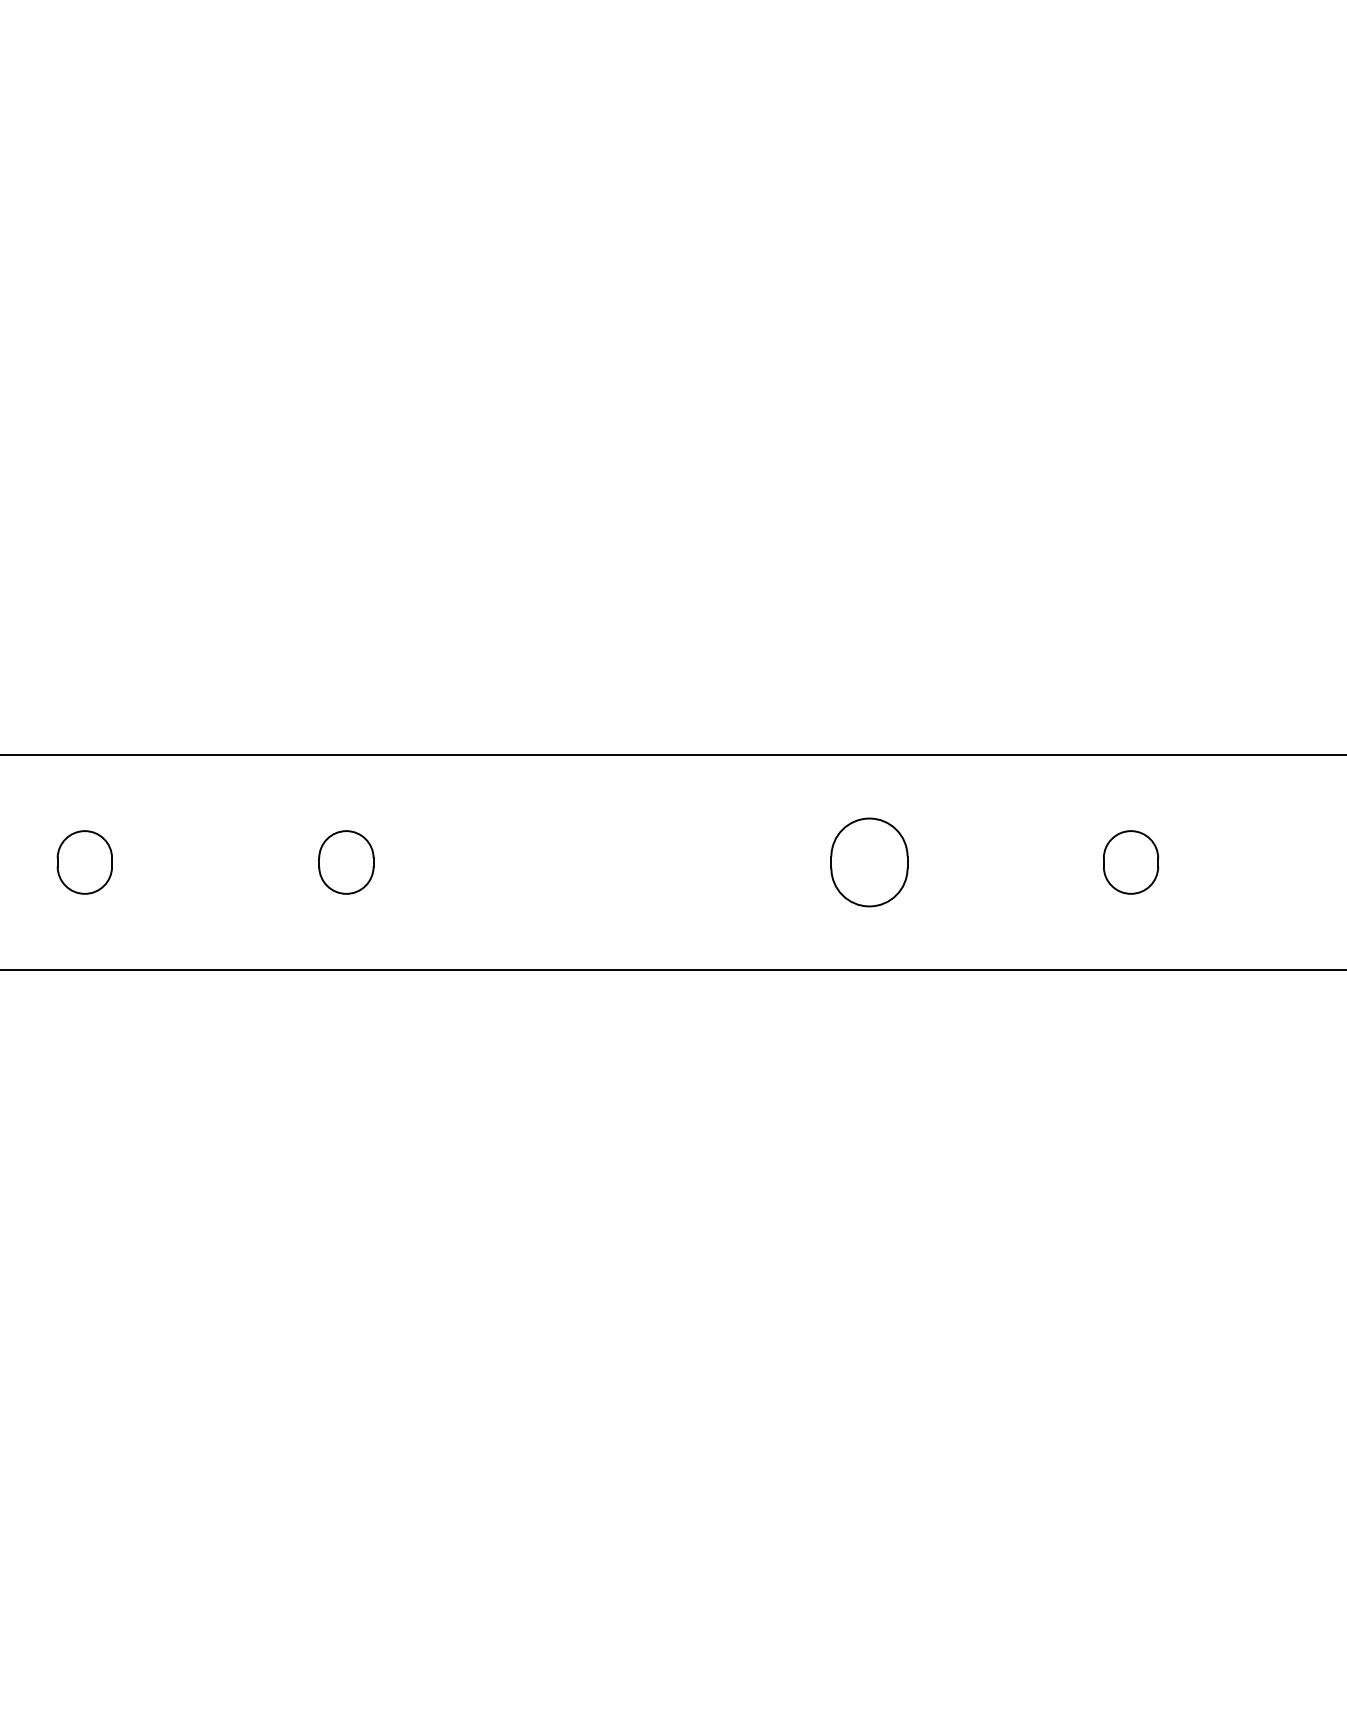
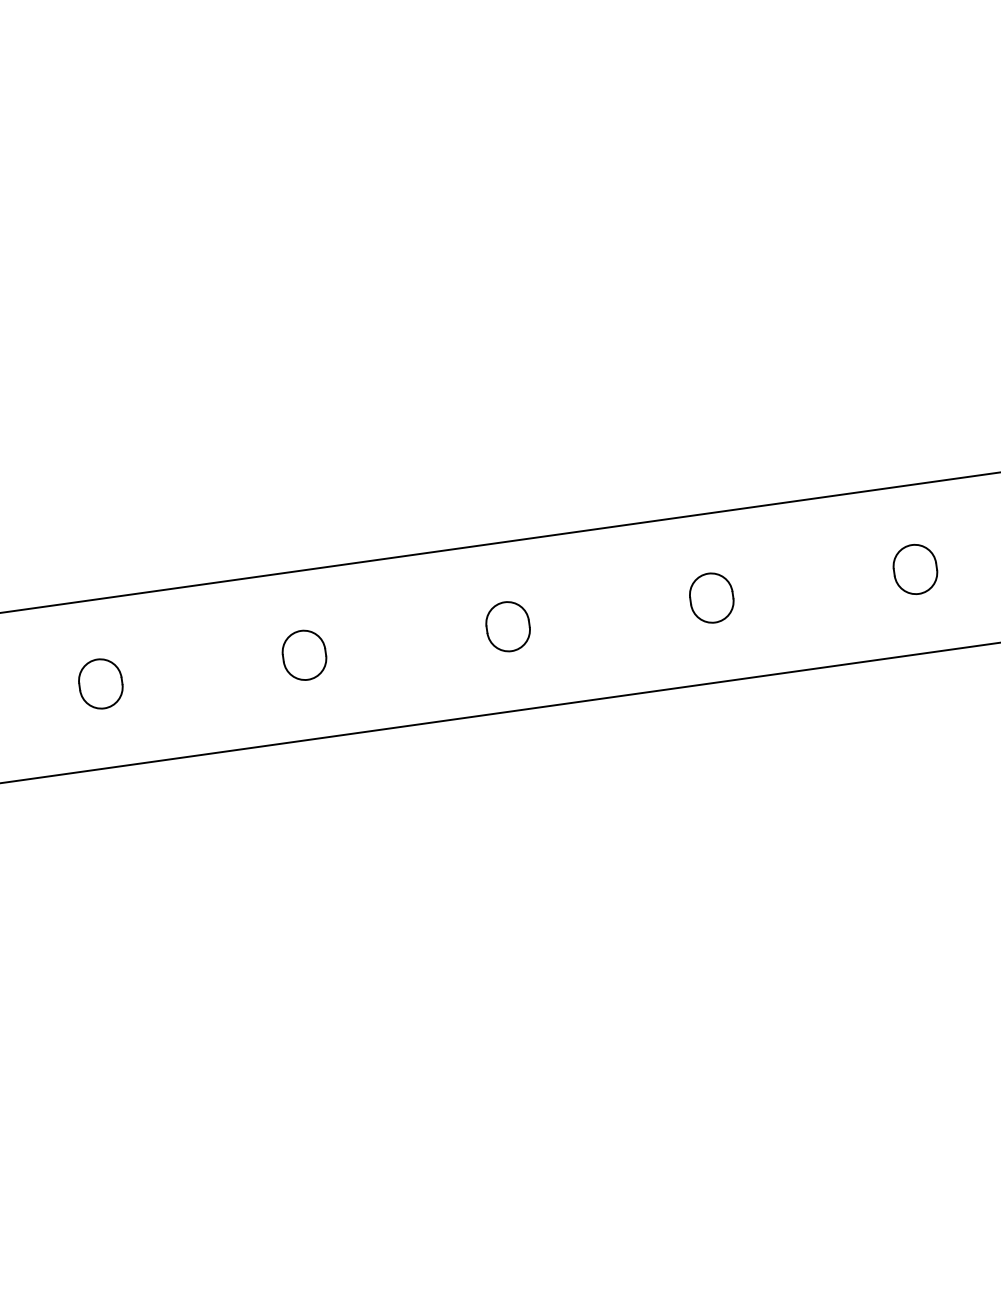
part: (607, 862) -> (507, 626), added
part: (869, 862) -> (711, 598), size x0.71

